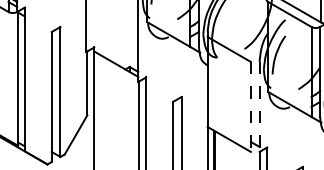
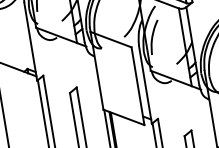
line: (250, 106) -> (137, 85), dashed -> solid
line: (259, 106) -> (145, 84), dashed -> solid

